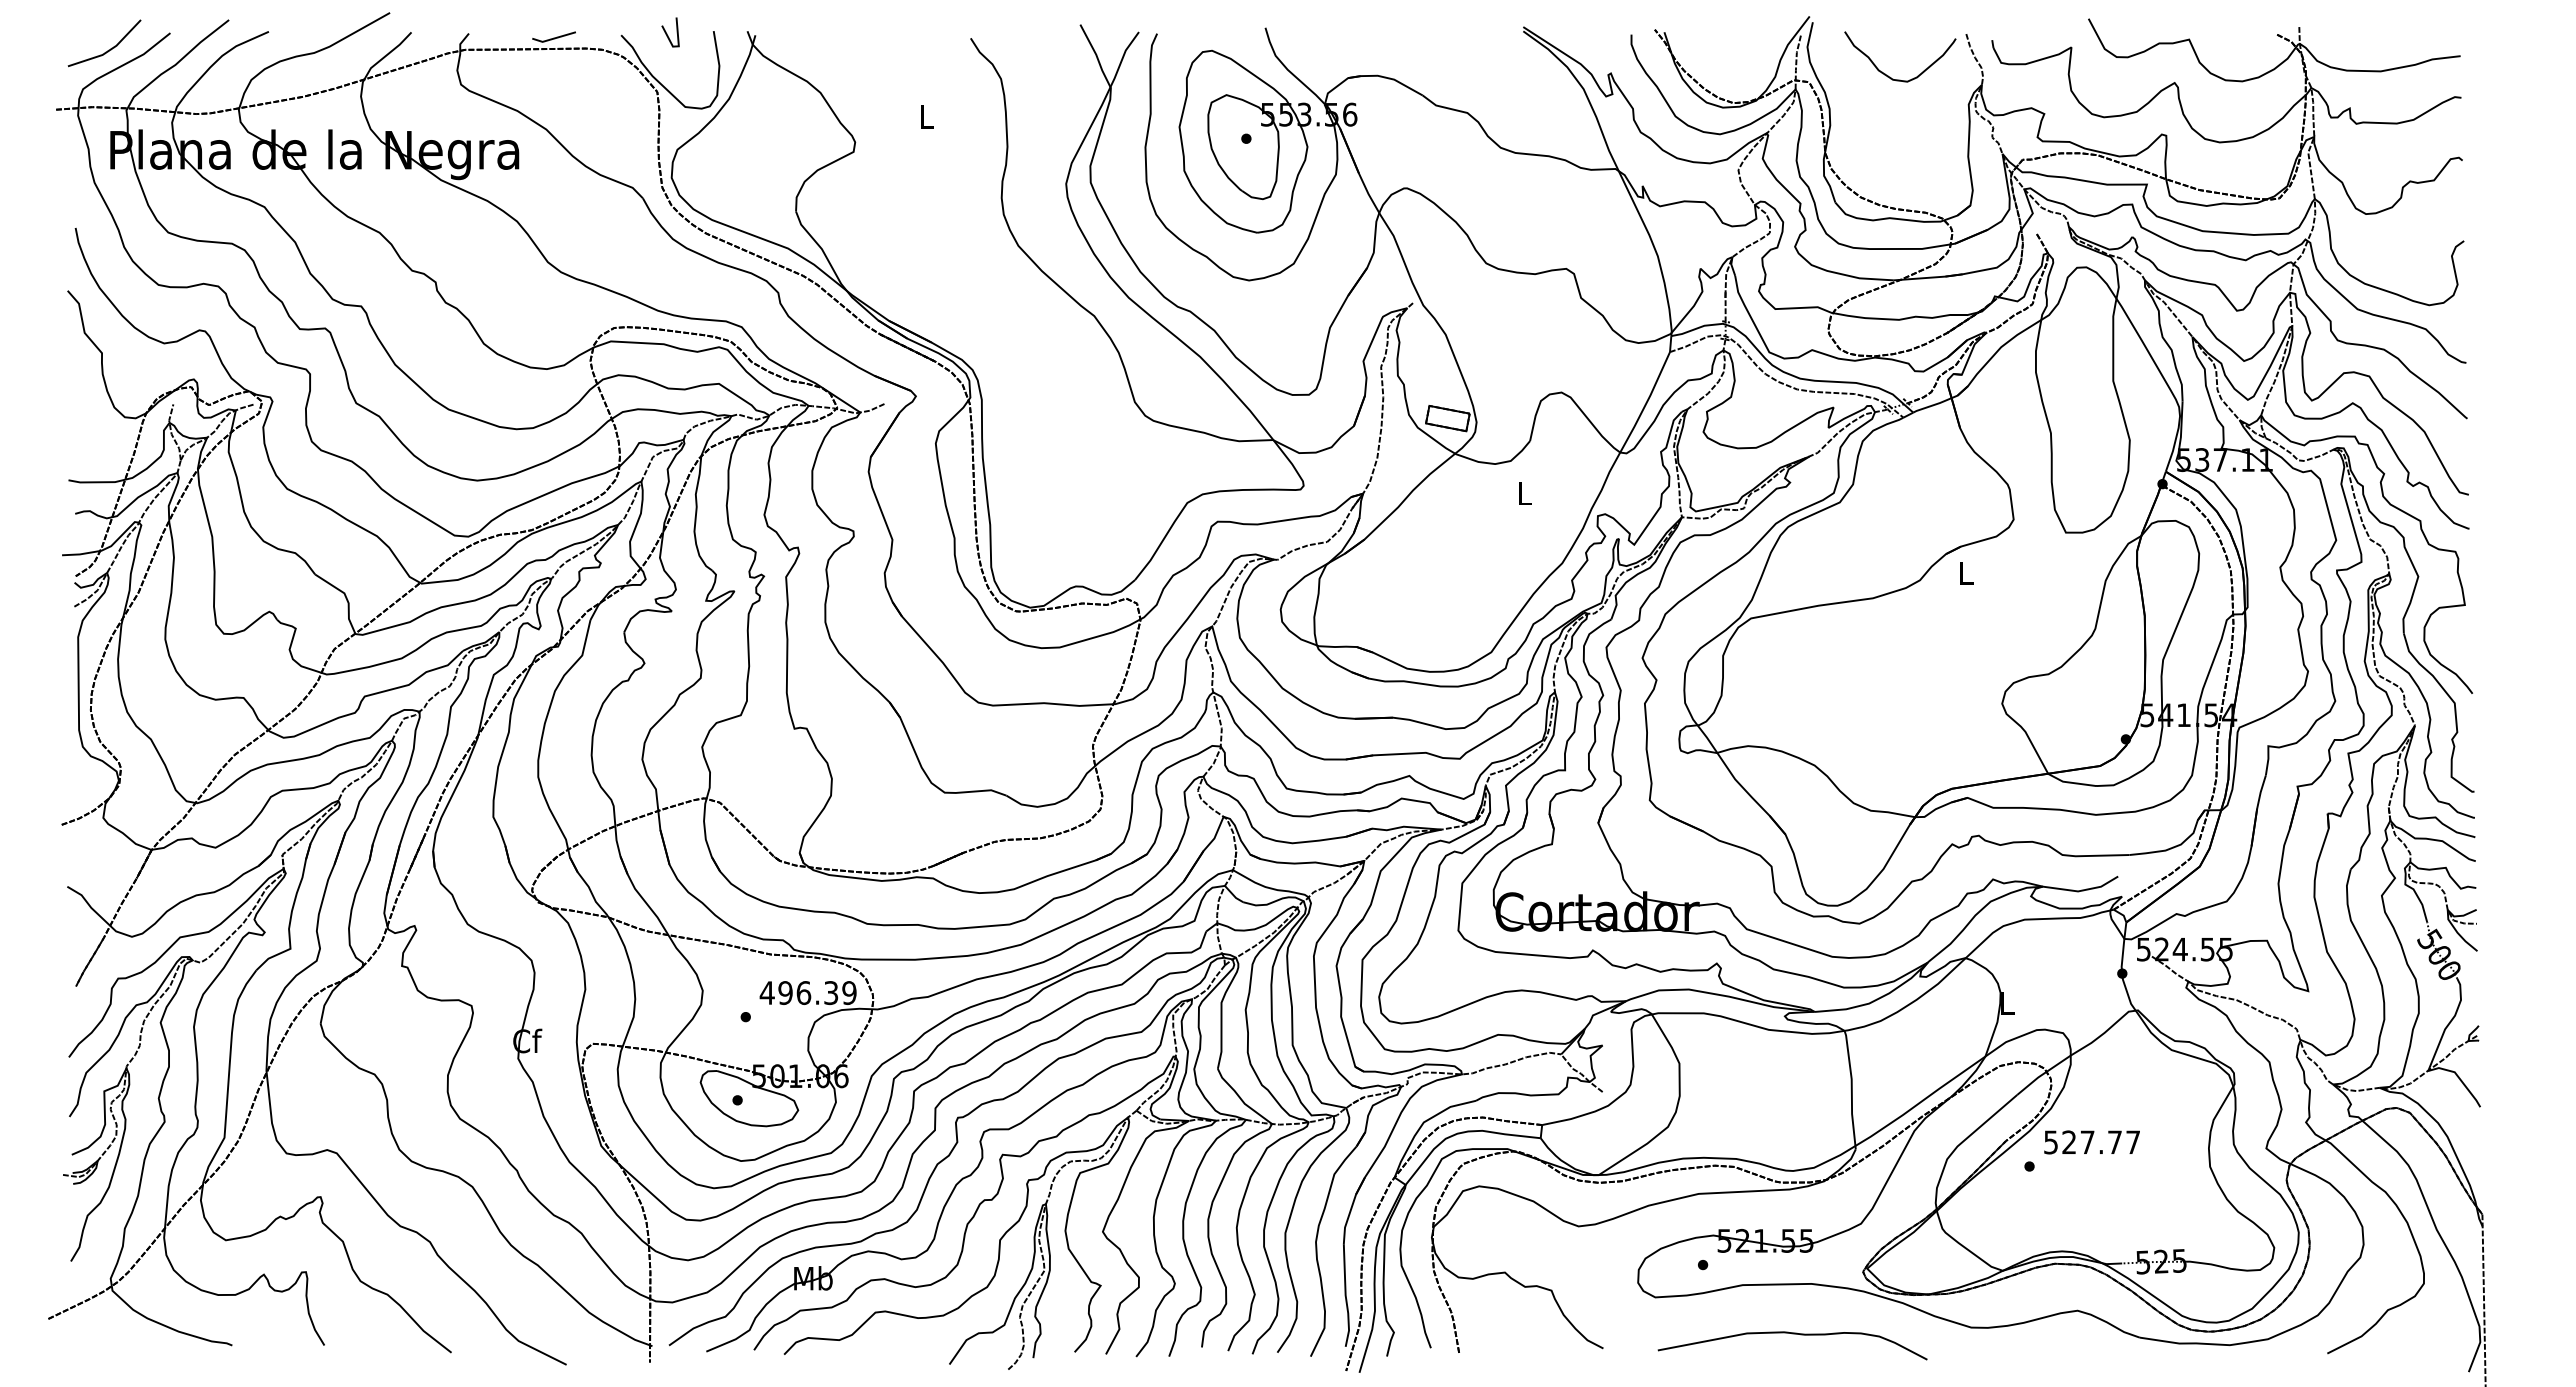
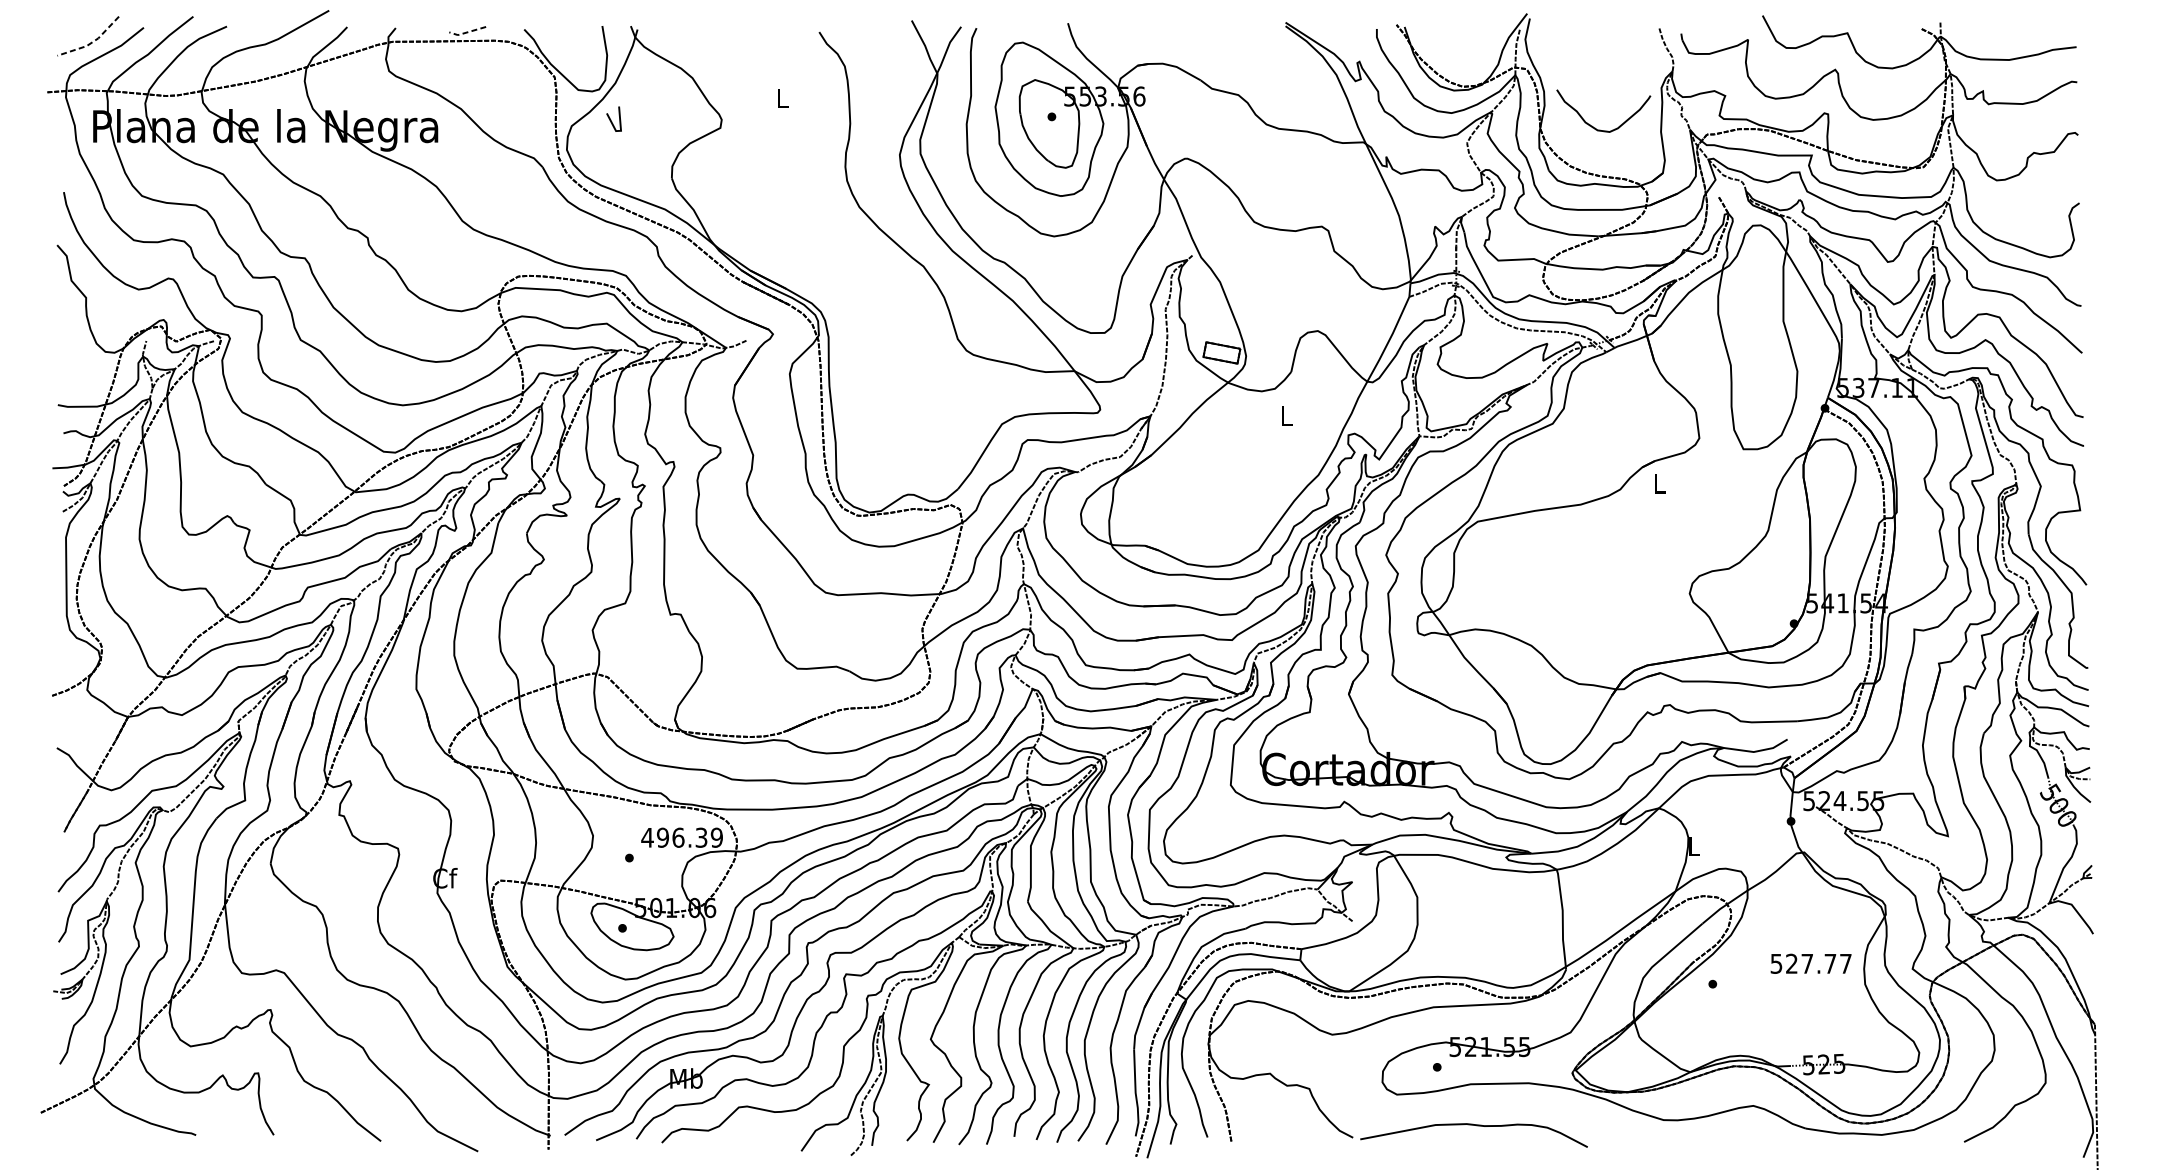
line: (667, 33) -> (611, 120), moved
line: (553, 38) -> (467, 32), solid -> dashed
line: (109, 50) -> (92, 42), solid -> dashed
curve: (1888, 75) -> (1593, 126), moved
text: (2091, 1142) -> (1810, 963), moved
curve: (1792, 1334) -> (1473, 1125), moved

